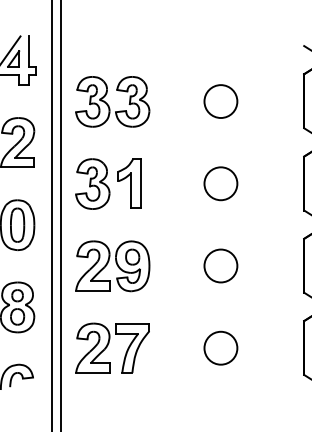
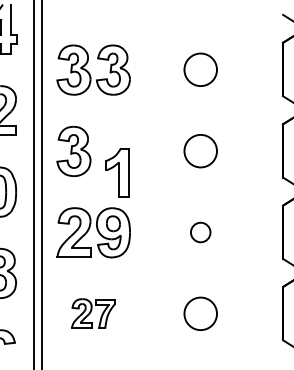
part: (129, 183) -> (117, 172), moved
circle: (220, 265) -> (200, 232), size x0.6
part: (112, 347) -> (93, 313), size x0.6

